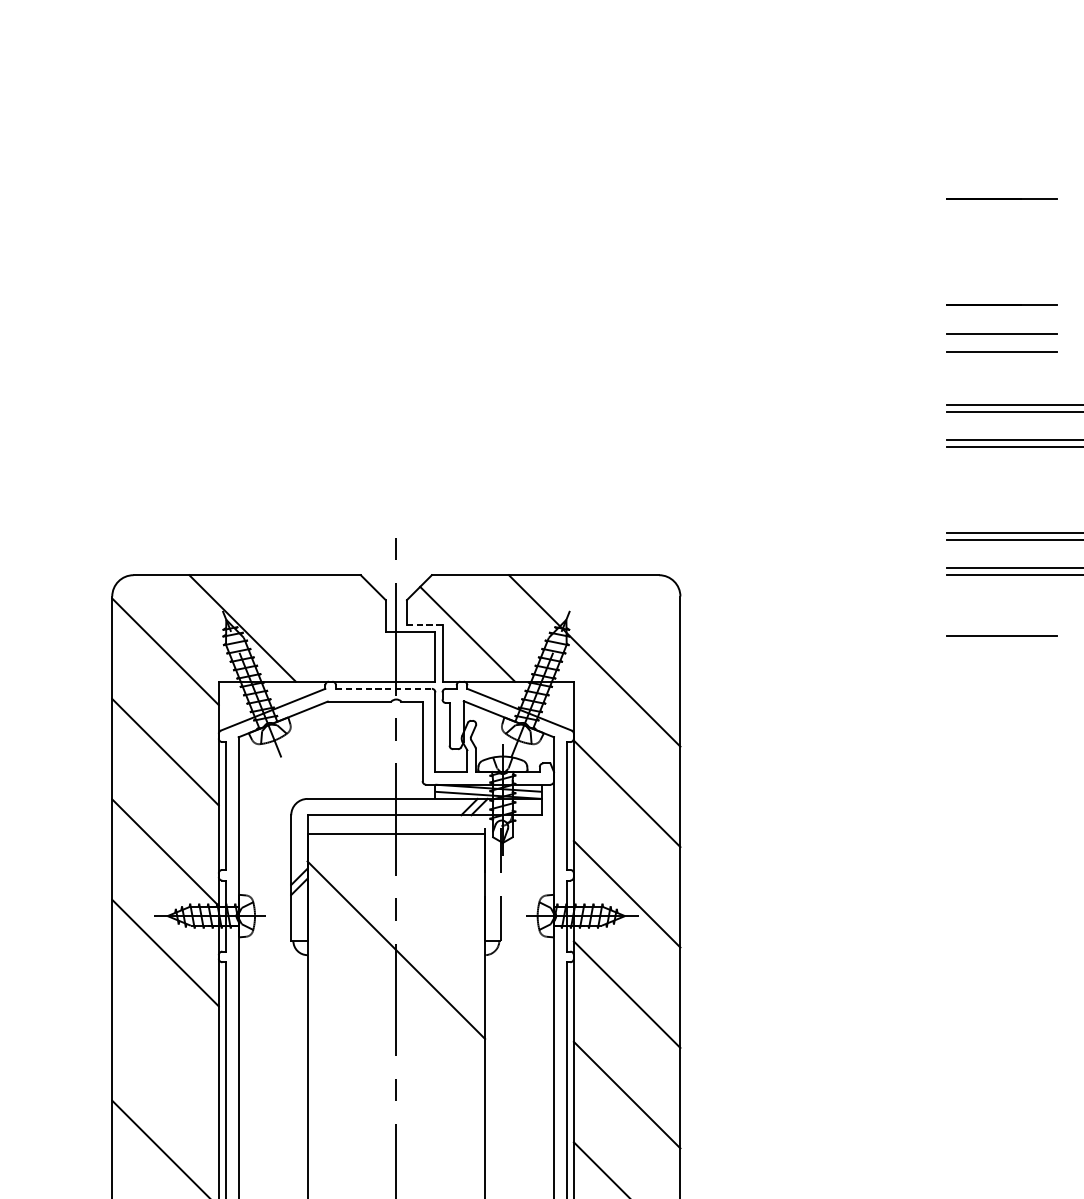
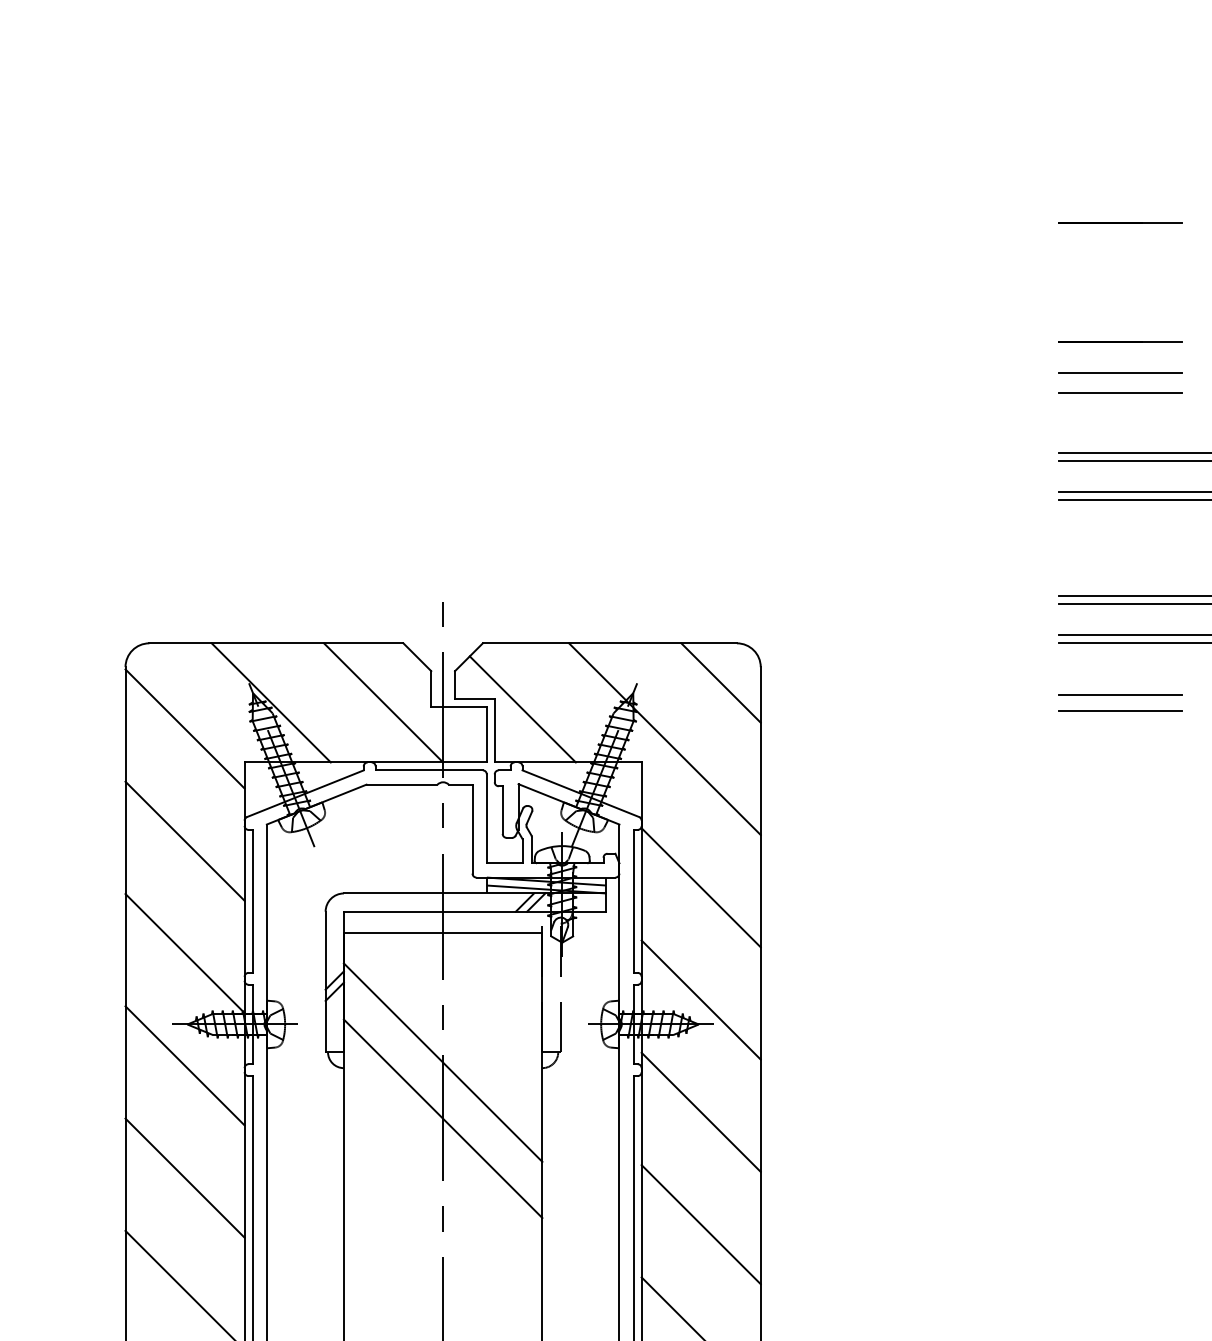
line: (644, 610) -> (720, 682), added
line: (1002, 620) -> (1120, 694), added
line: (424, 624) -> (474, 698), dashed -> solid
line: (342, 628) -> (383, 702), added
line: (384, 688) -> (429, 770), dashed -> solid
line: (395, 1000) -> (442, 1118), added
line: (165, 1052) -> (184, 1177), added

